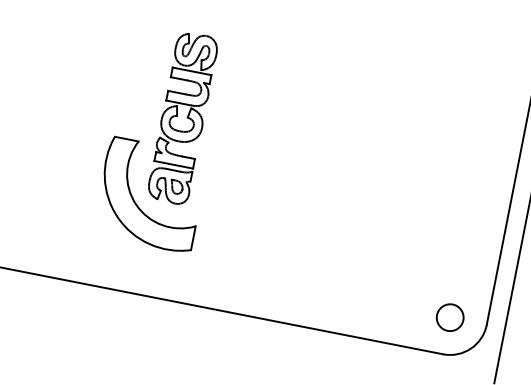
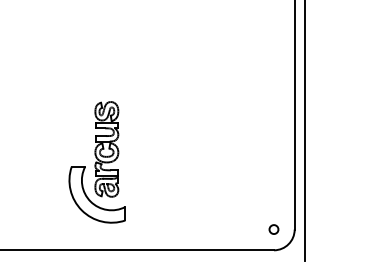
circle: (449, 317) -> (273, 229), size x0.6

